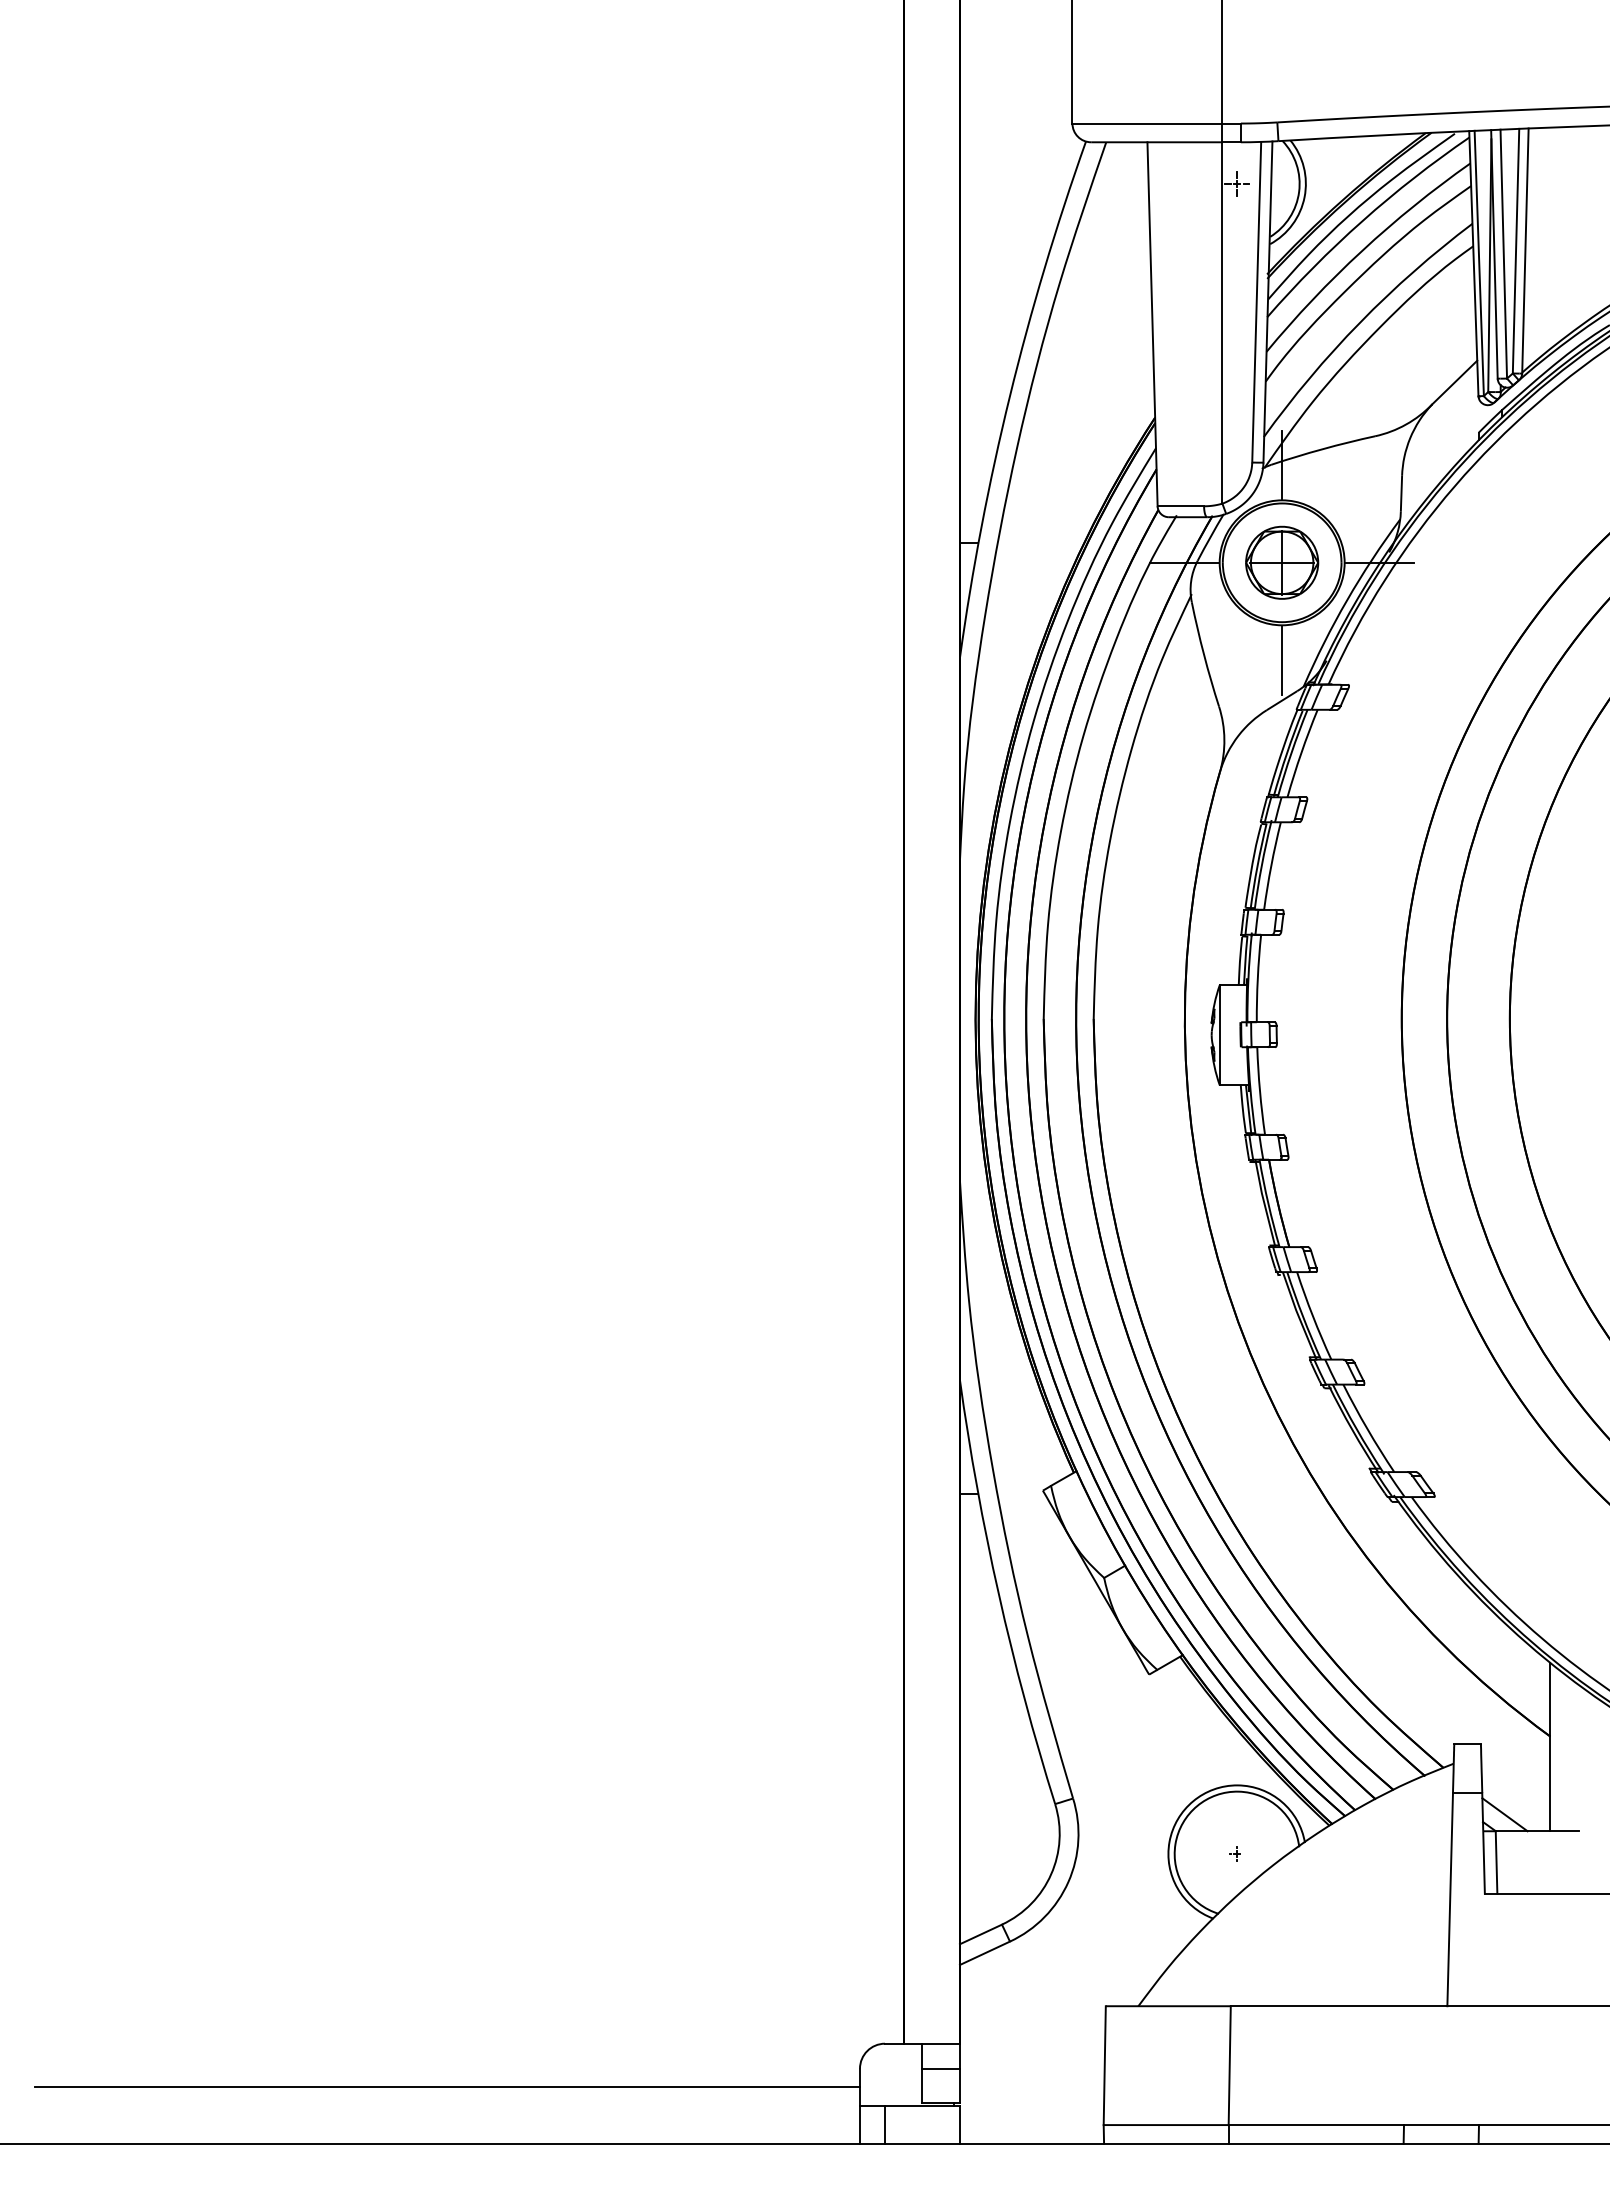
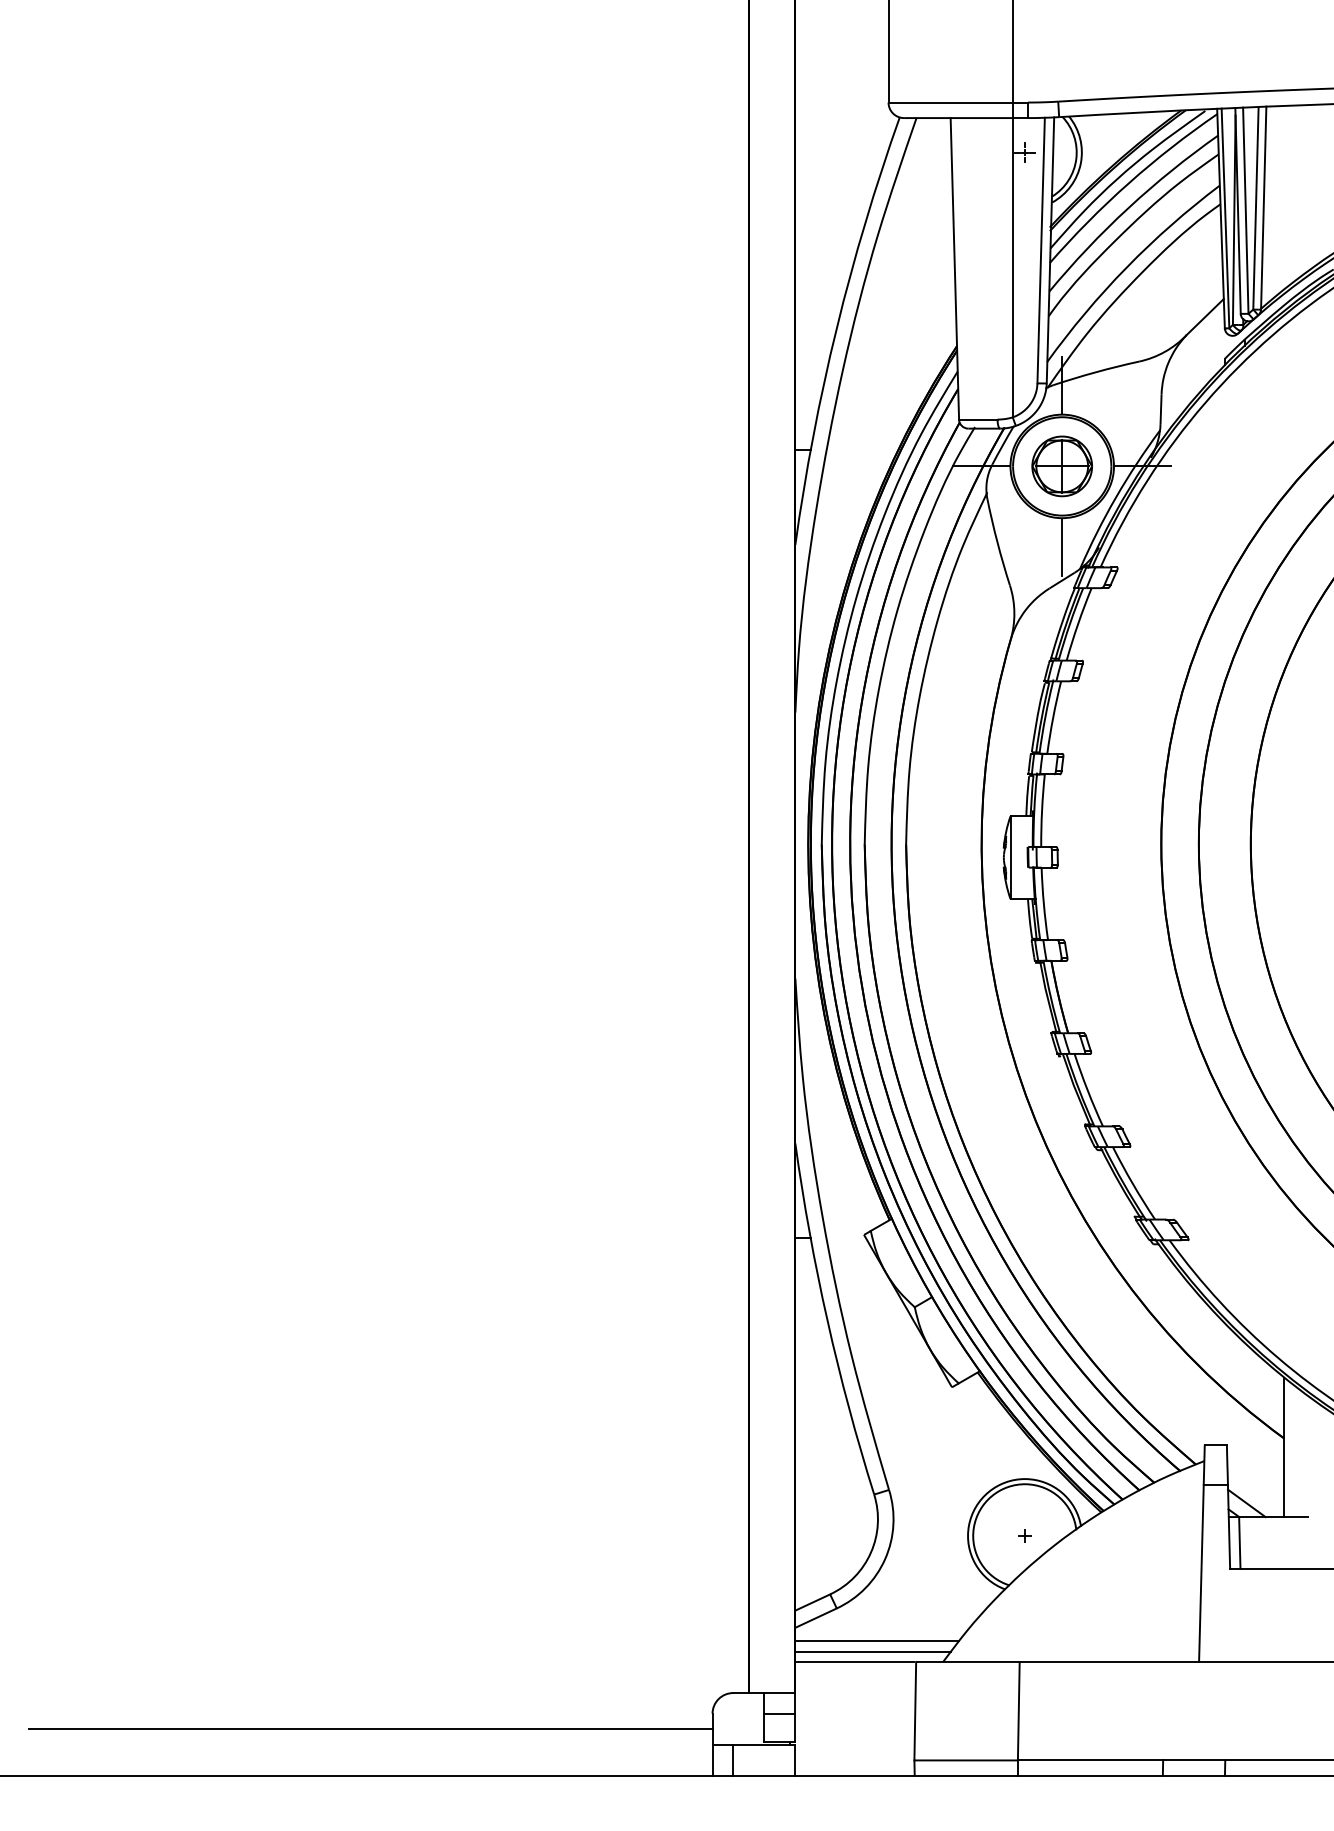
line: (1058, 1981) -> (876, 1641), added
line: (1053, 1993) -> (872, 1651), added
line: (1031, 2006) -> (854, 1662), added

